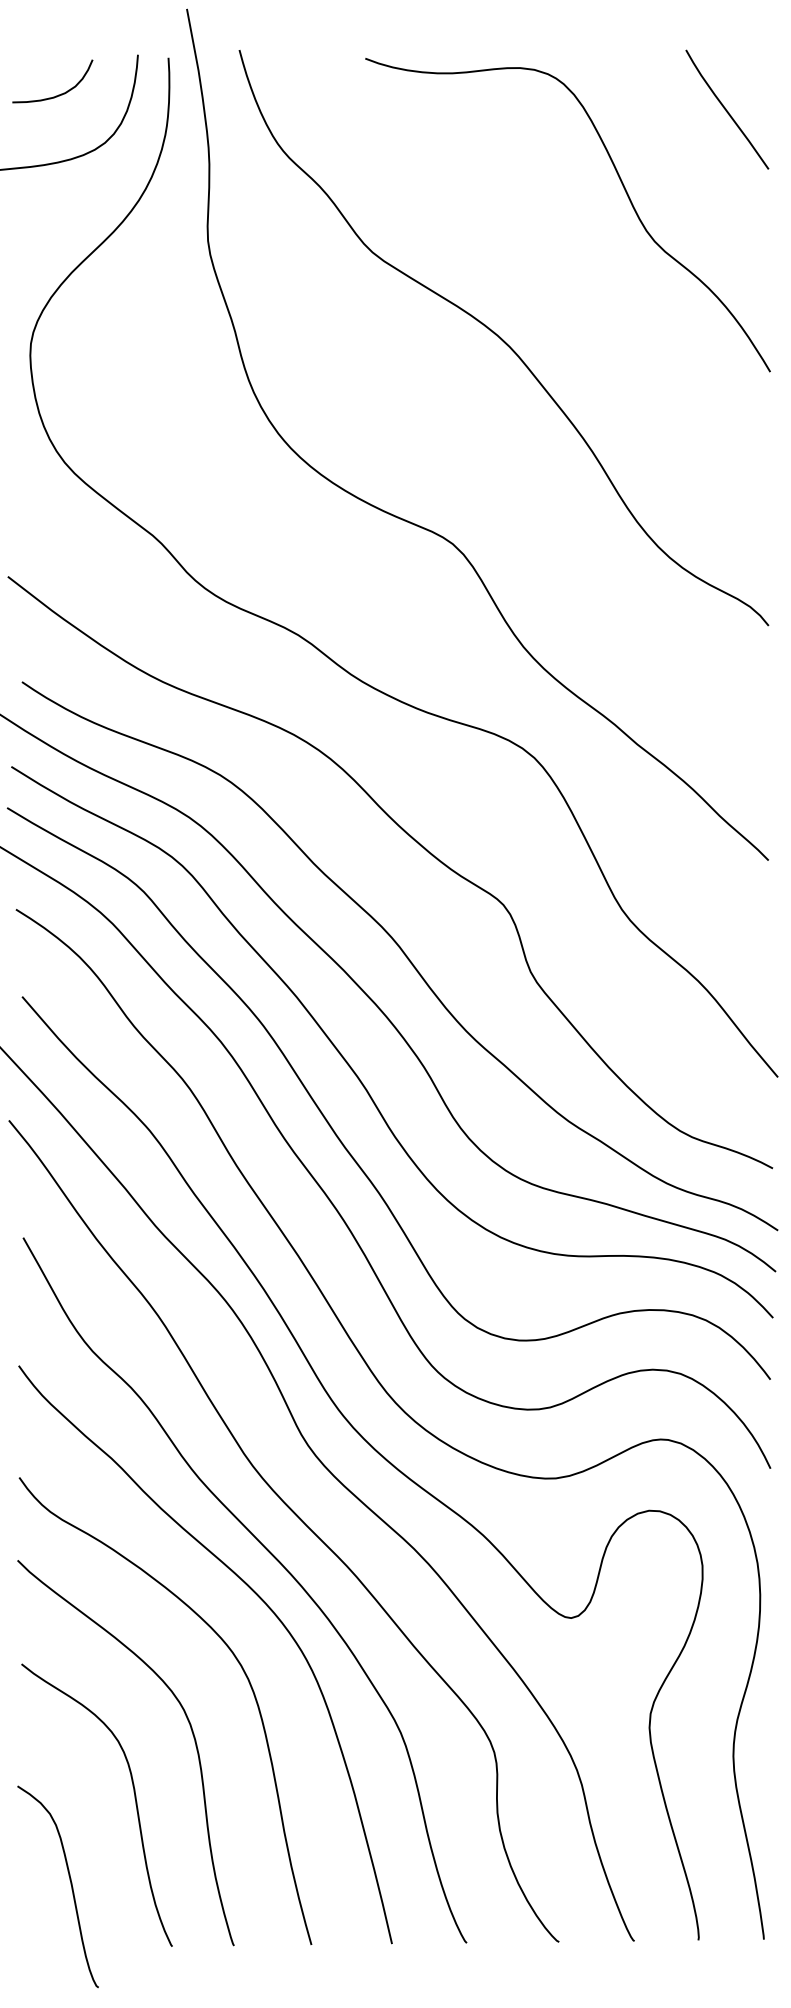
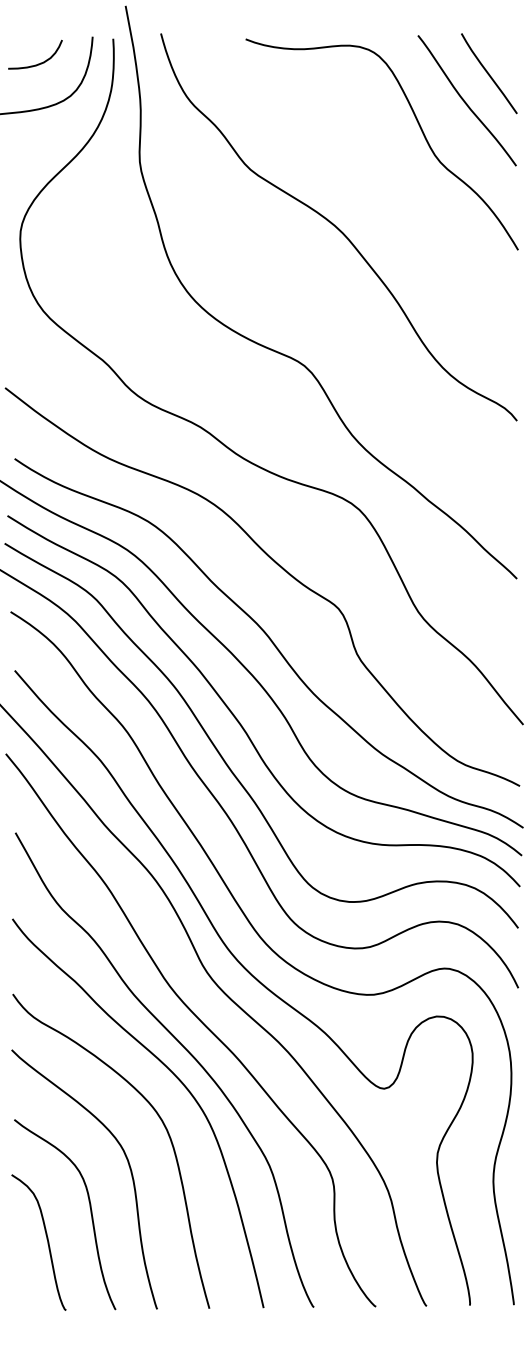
curve: (691, 151) -> (465, 101), added
curve: (69, 1882) -> (46, 1239), moved

